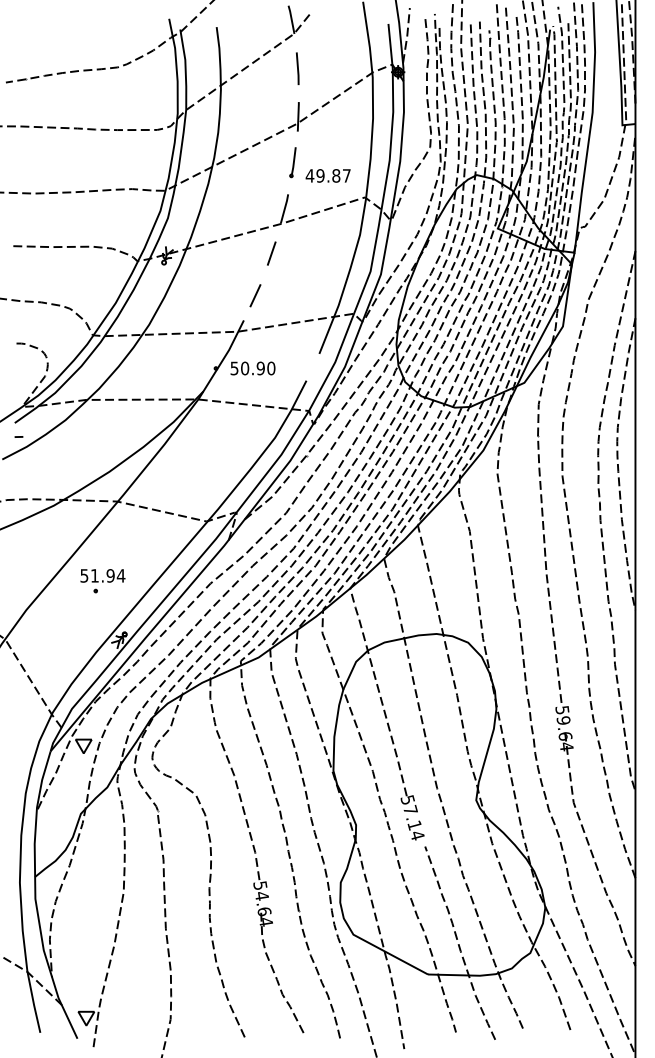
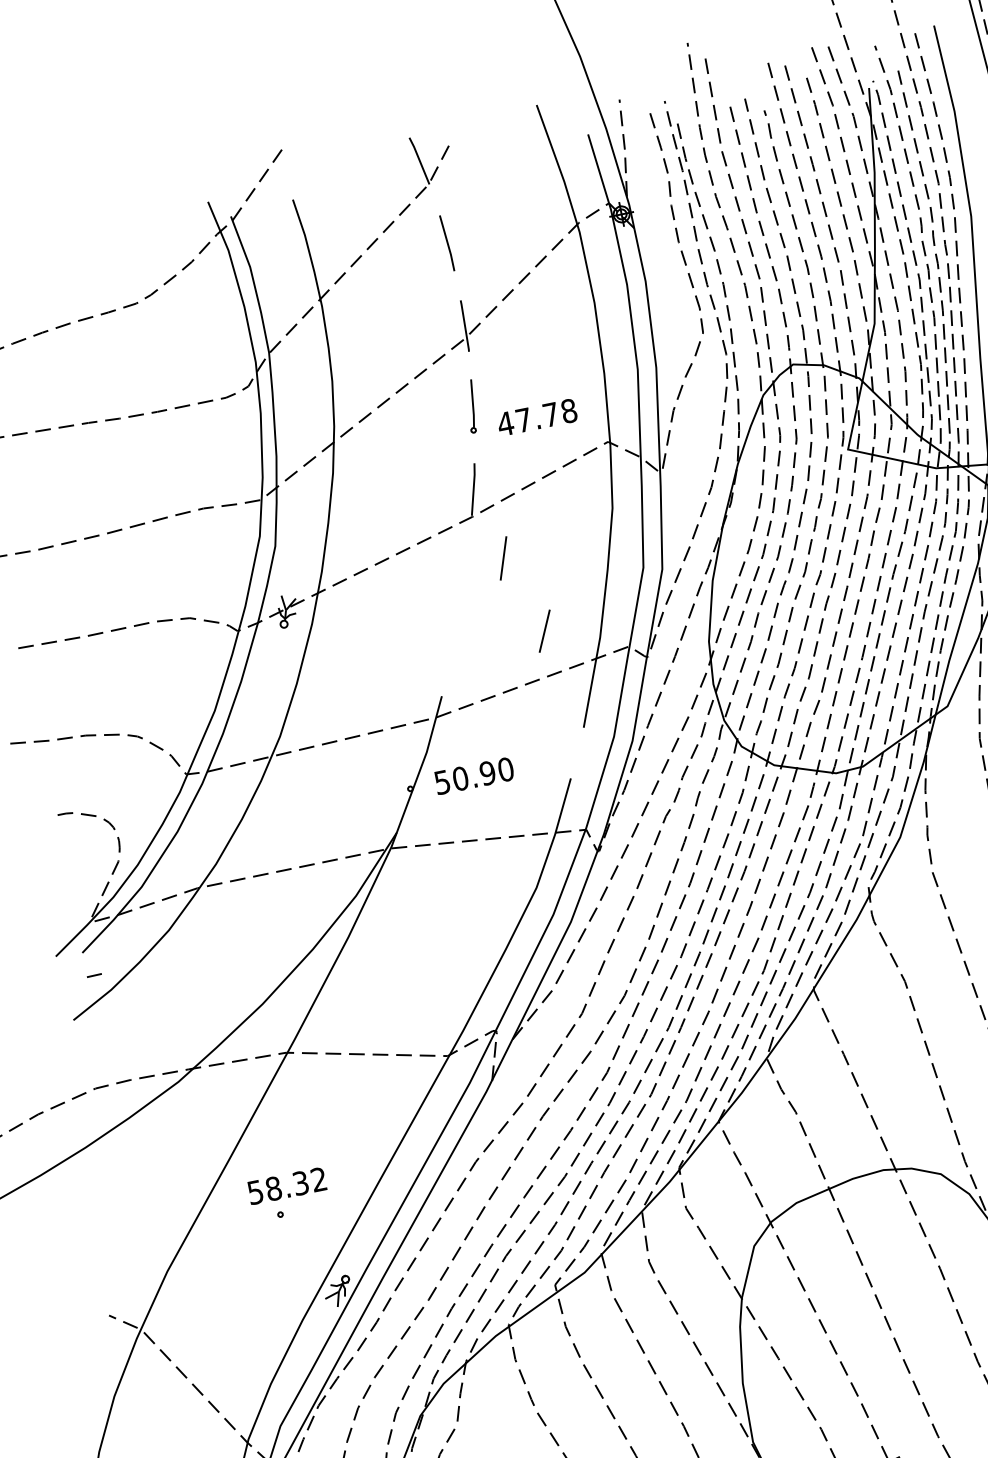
text: (333, 175) -> (546, 415), 49.87 -> 47.78
line: (271, 253) -> (503, 558), moved
line: (255, 295) -> (544, 630), moved
text: (107, 575) -> (295, 1183), 51.94 -> 58.32

